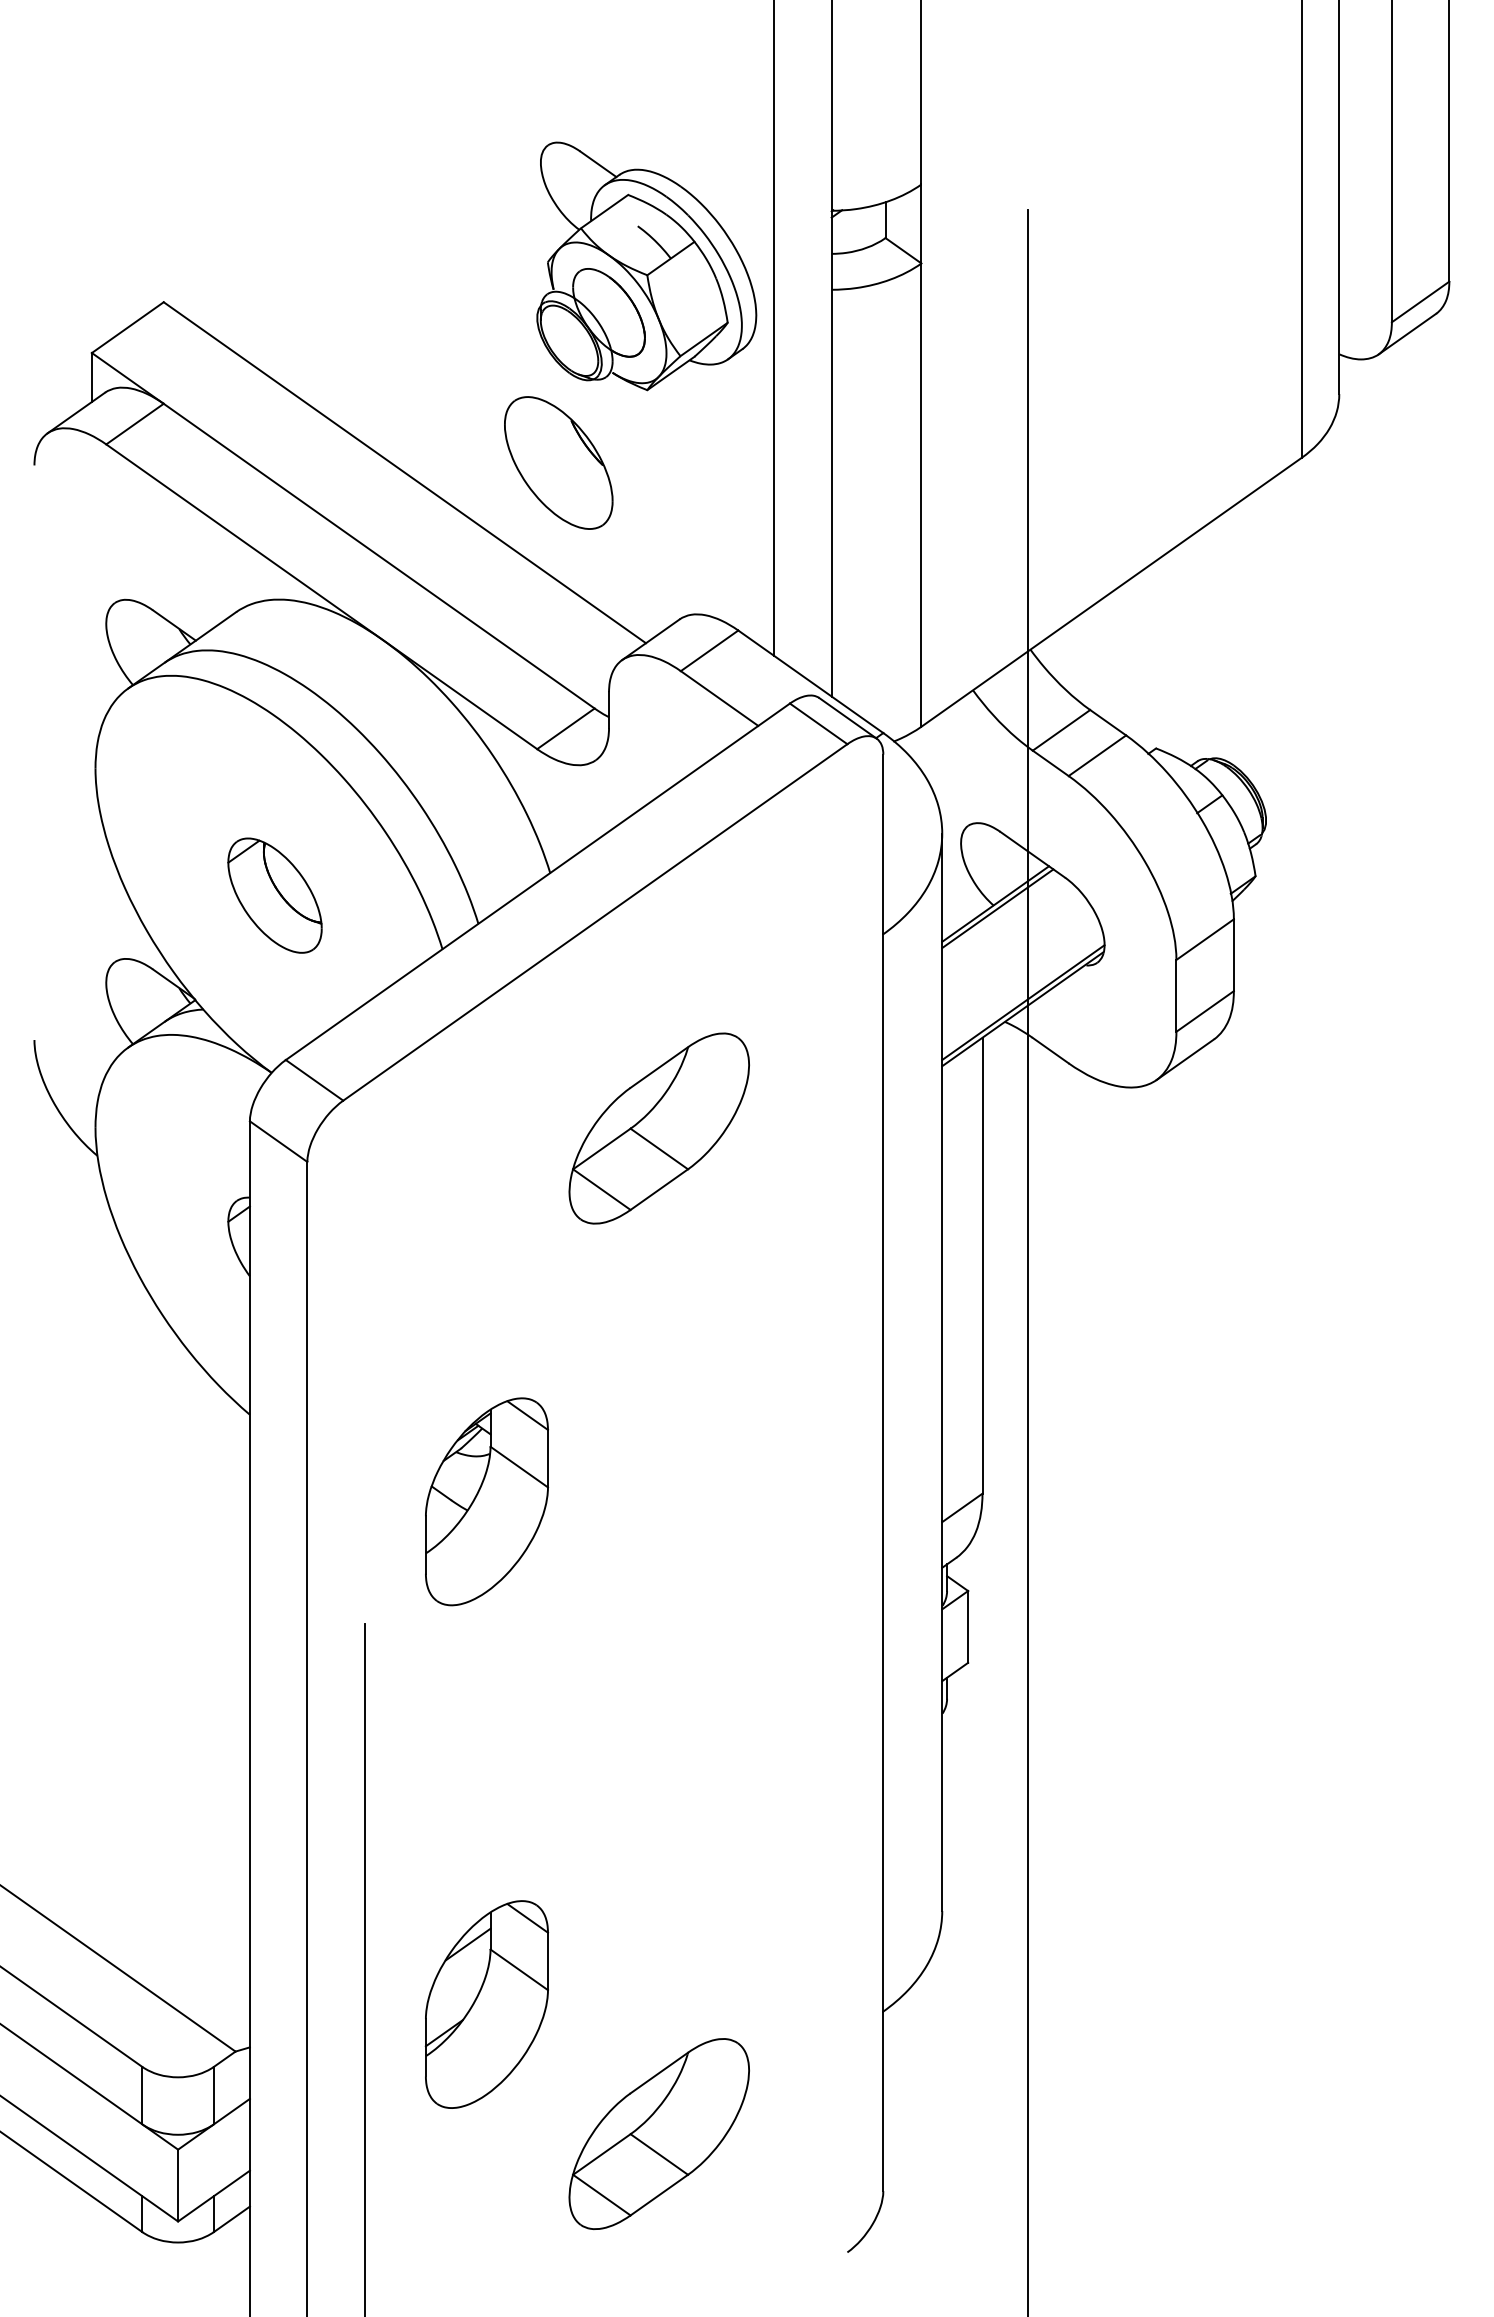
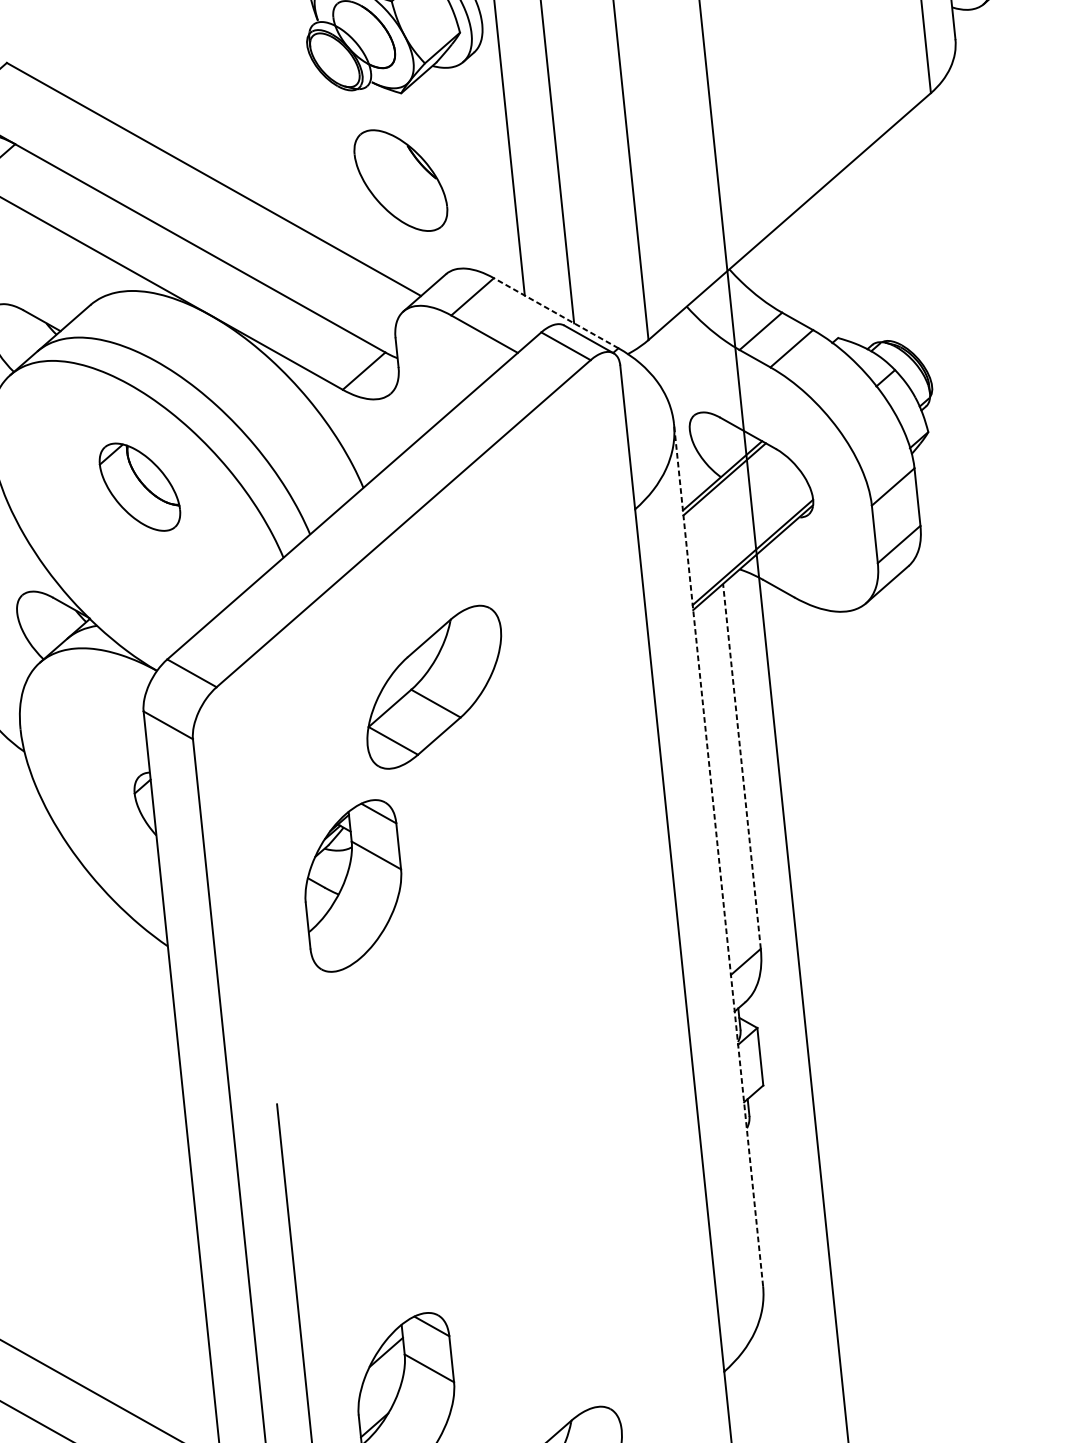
part: (558, 462) -> (400, 180), moved
line: (810, 681) -> (555, 313), solid -> dashed
part: (274, 895) -> (139, 487), moved
part: (658, 1128) -> (433, 687), moved
line: (982, 1265) -> (741, 766), solid -> dashed
line: (942, 1372) -> (718, 855), solid -> dashed
part: (486, 1501) -> (353, 885), moved

